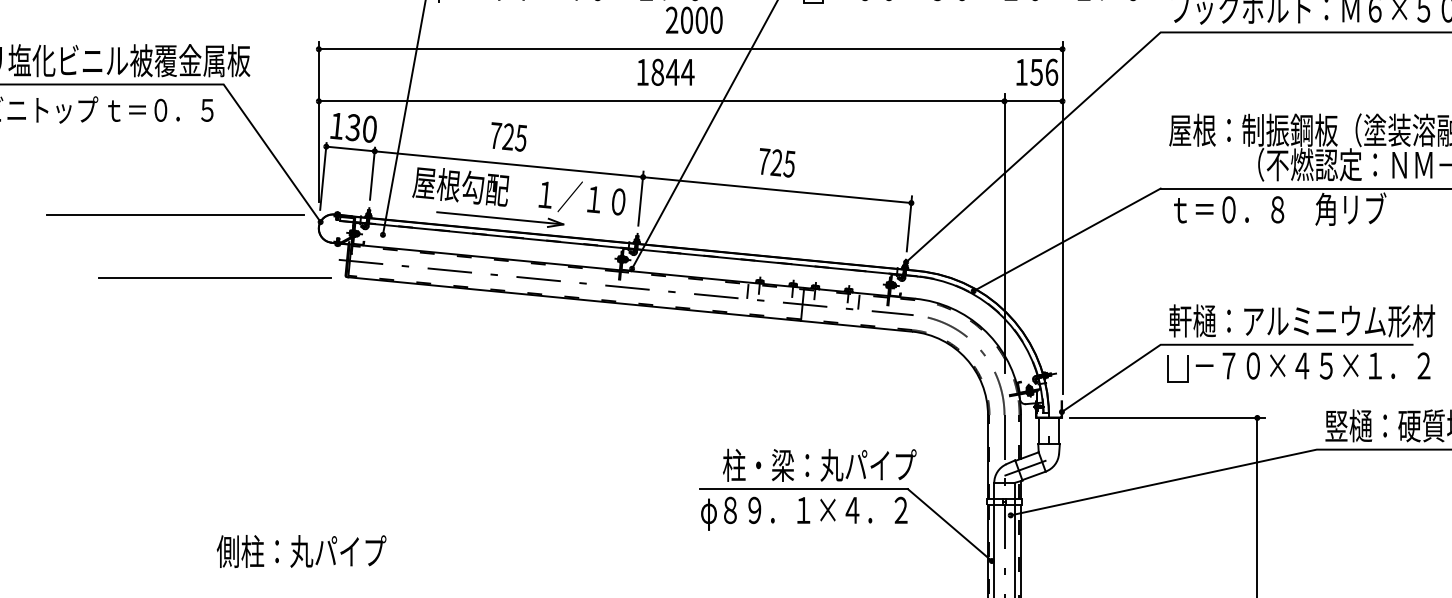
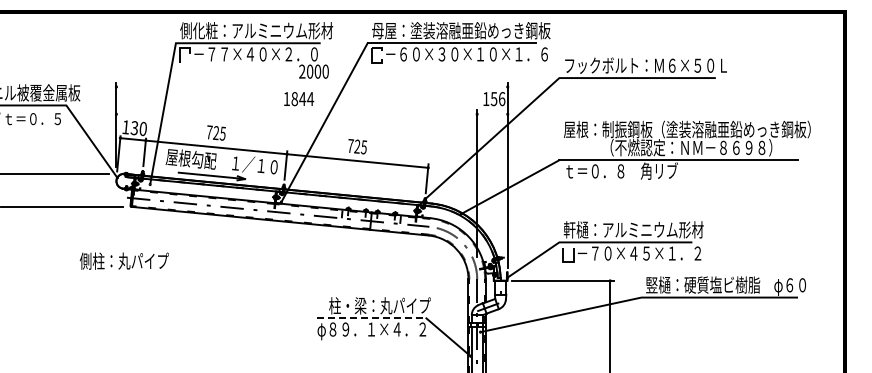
line: (689, 48) -> (311, 86), removed
line: (689, 101) -> (311, 114), removed
line: (803, 489) -> (371, 318), solid -> dashed
text: (299, 550) -> (123, 260), moved

